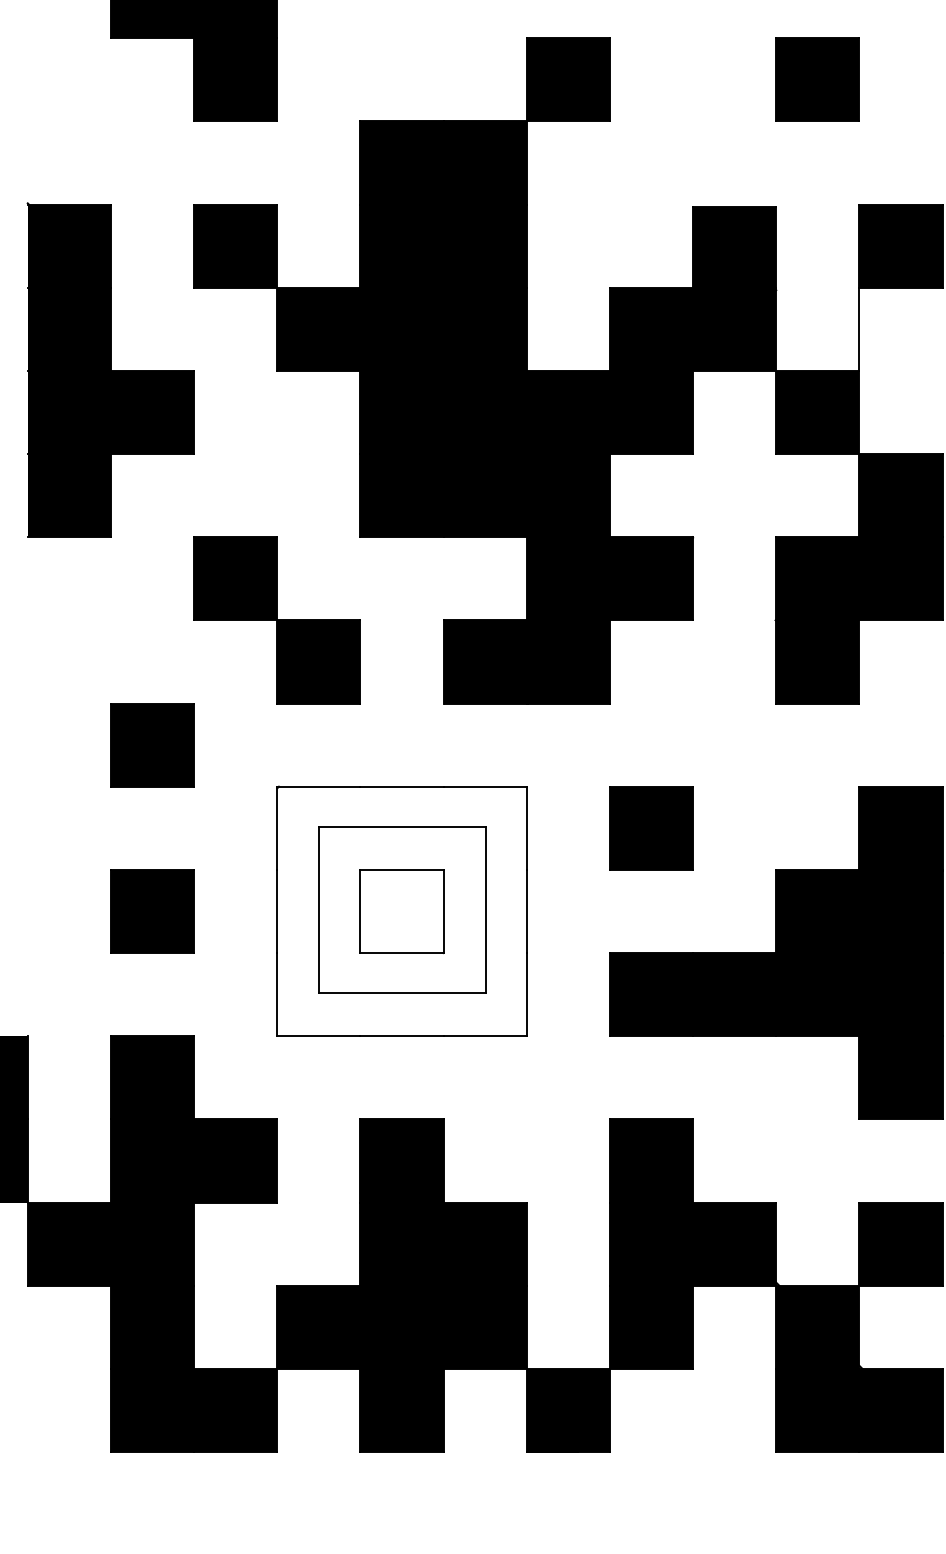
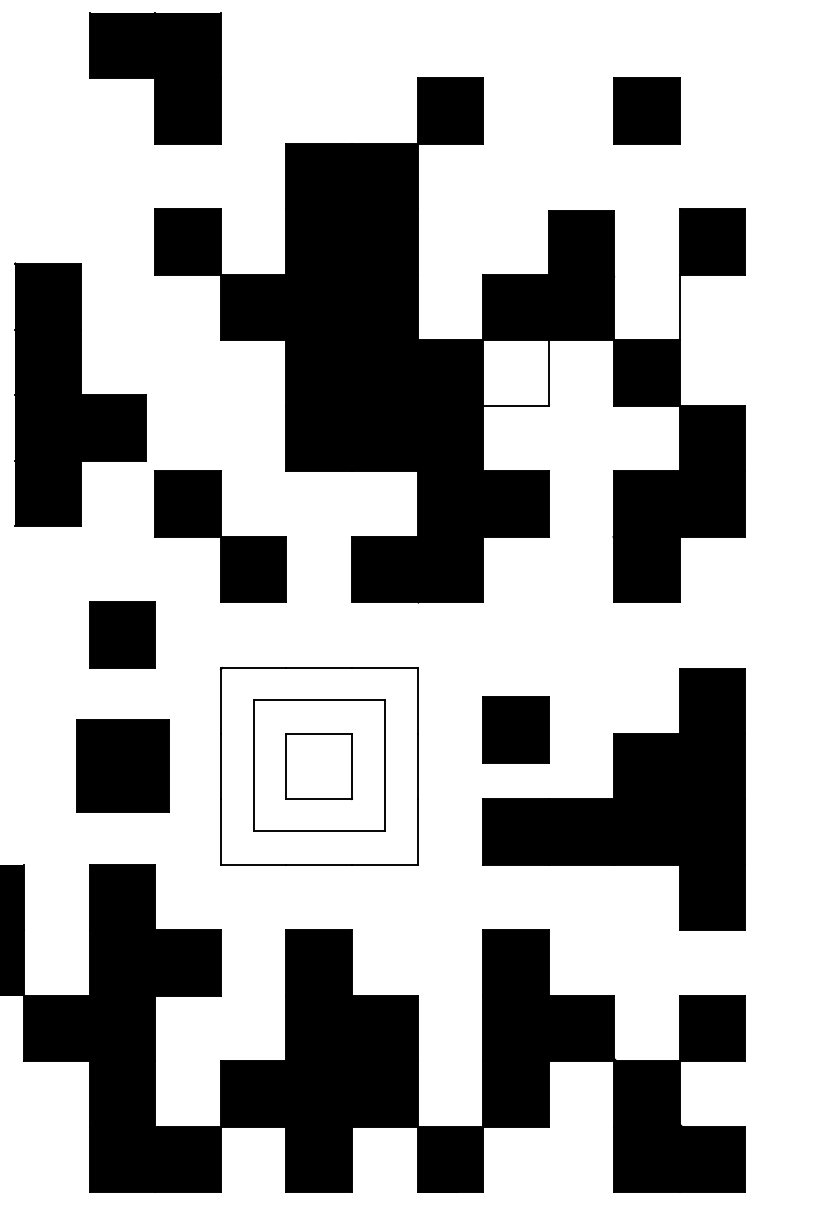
part: (110, 369) -> (80, 394), moved
fill: (651, 411) -> (515, 372), removed
part: (651, 827) -> (515, 729), moved
part: (152, 911) -> (122, 766), size x1.4

